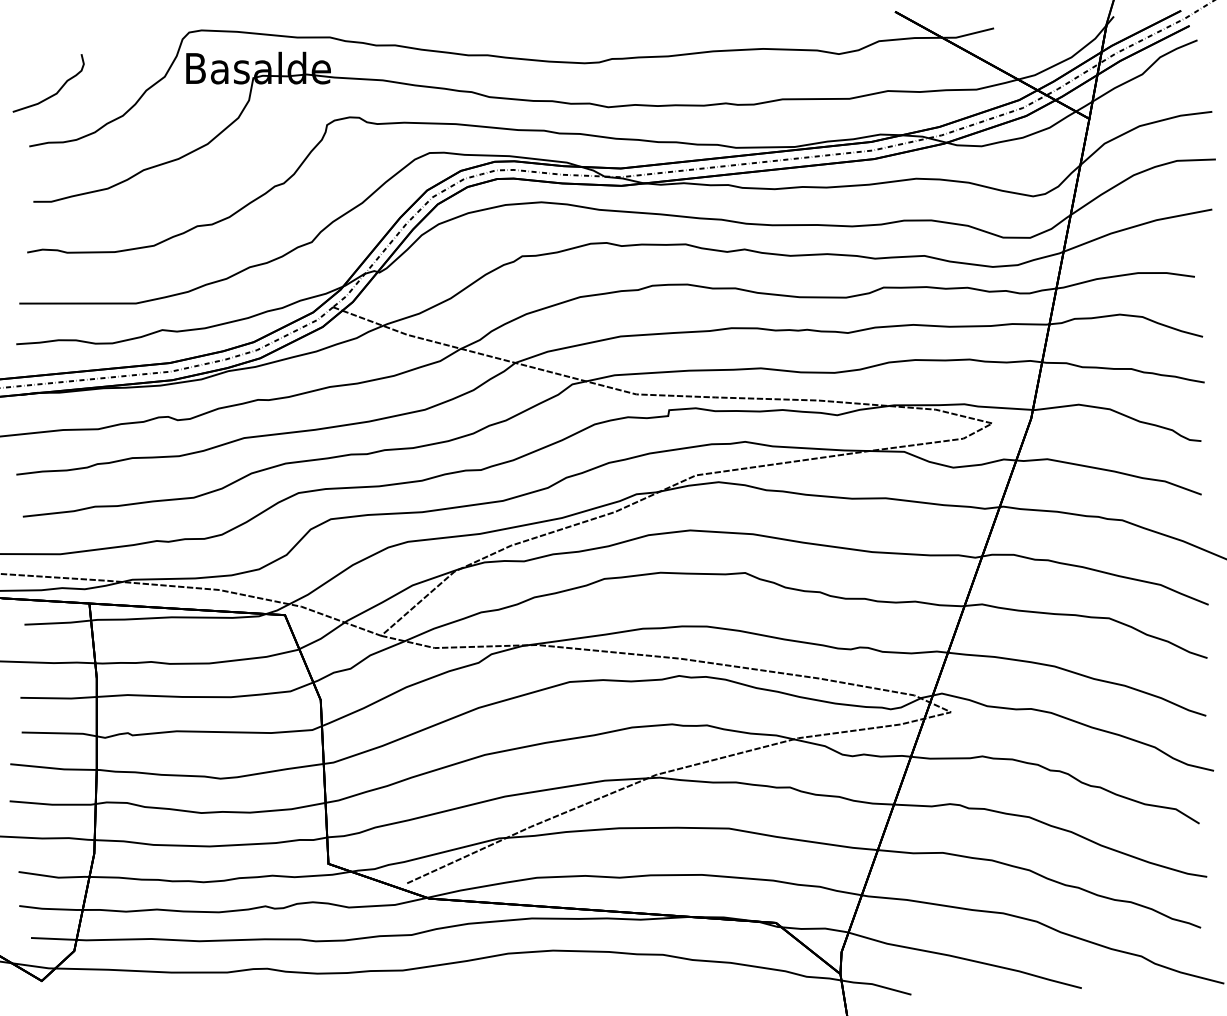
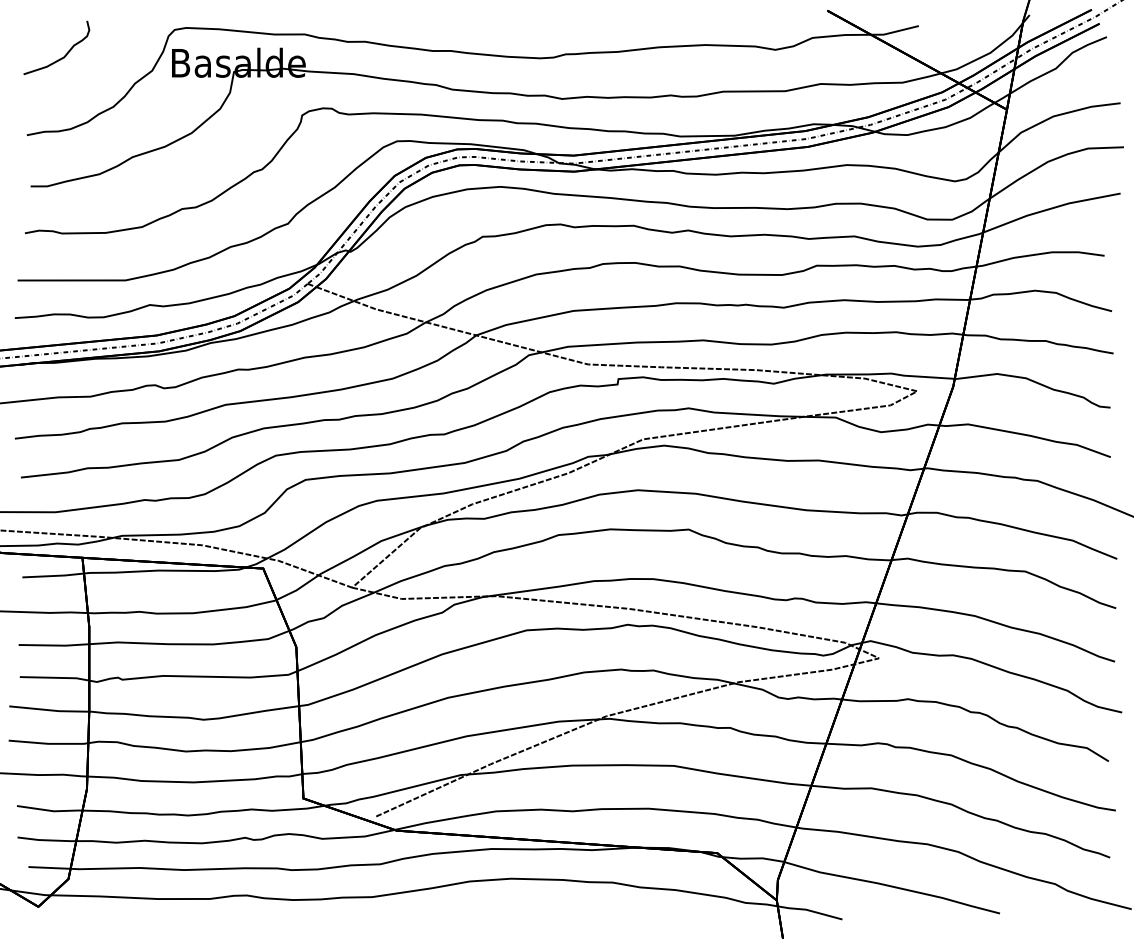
curve: (53, 93) -> (61, 57), moved

